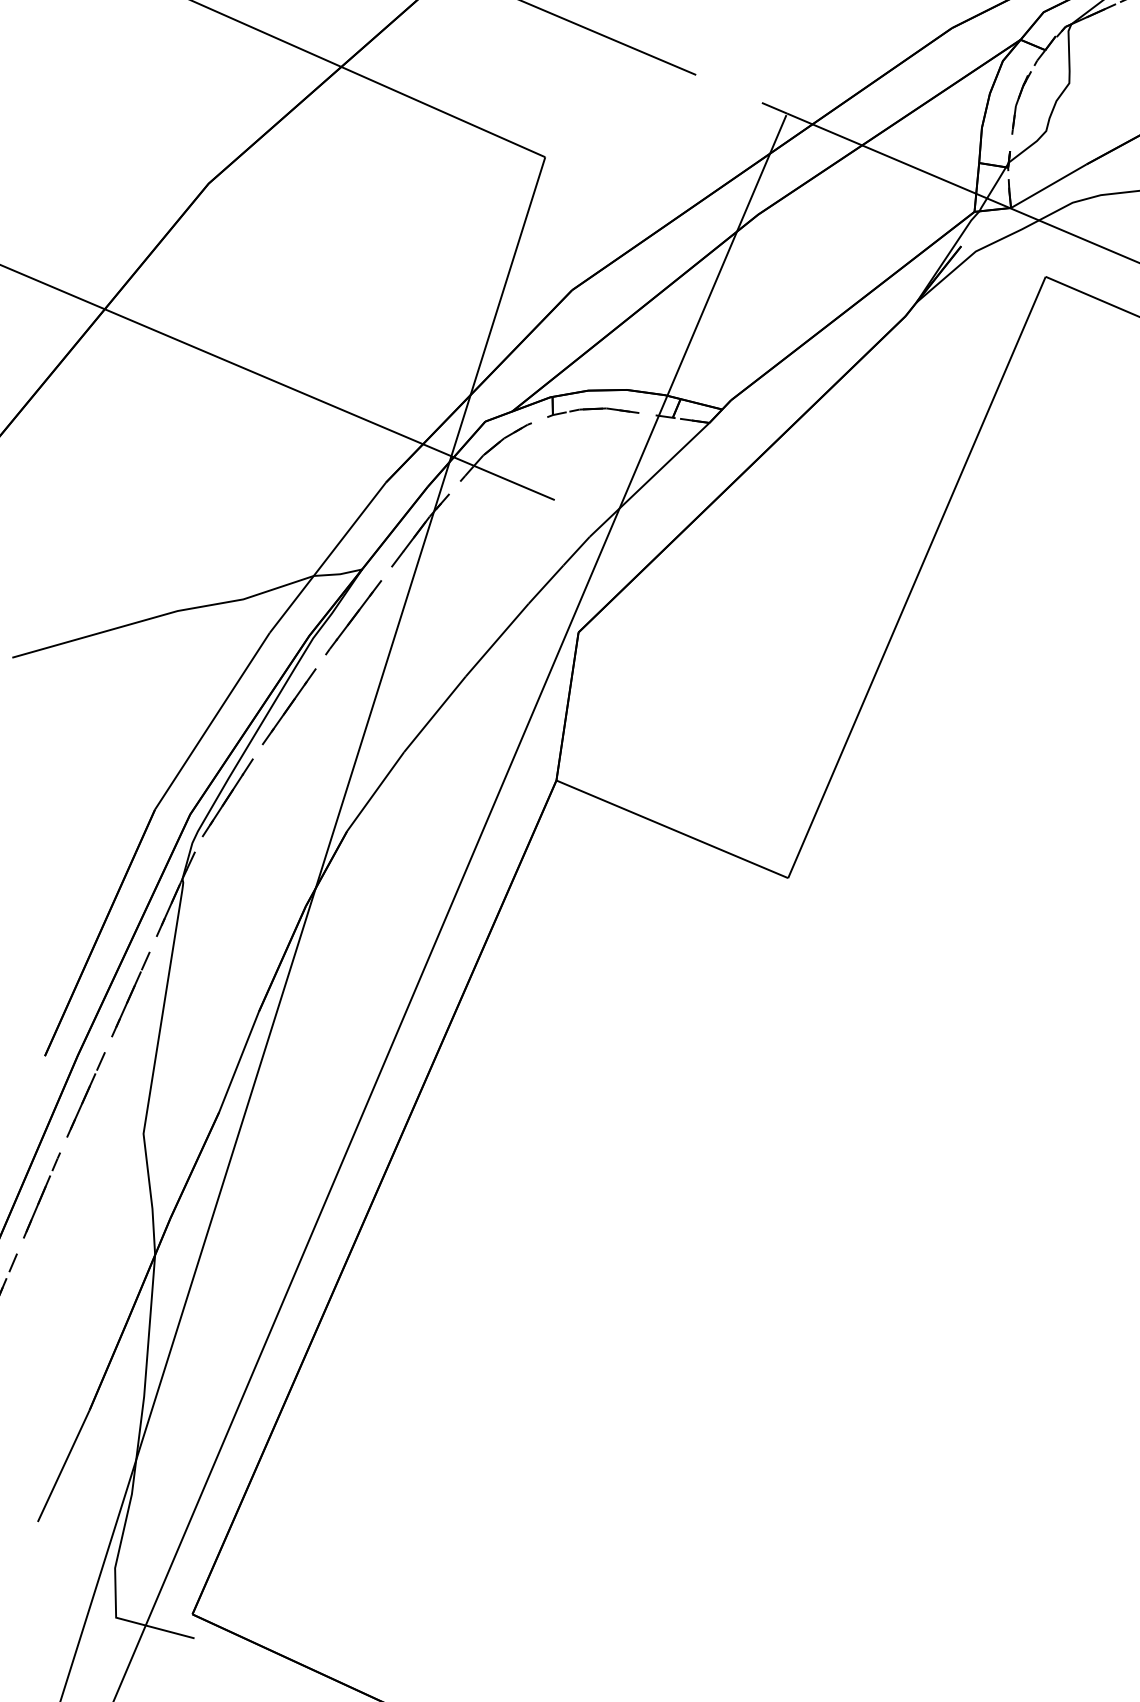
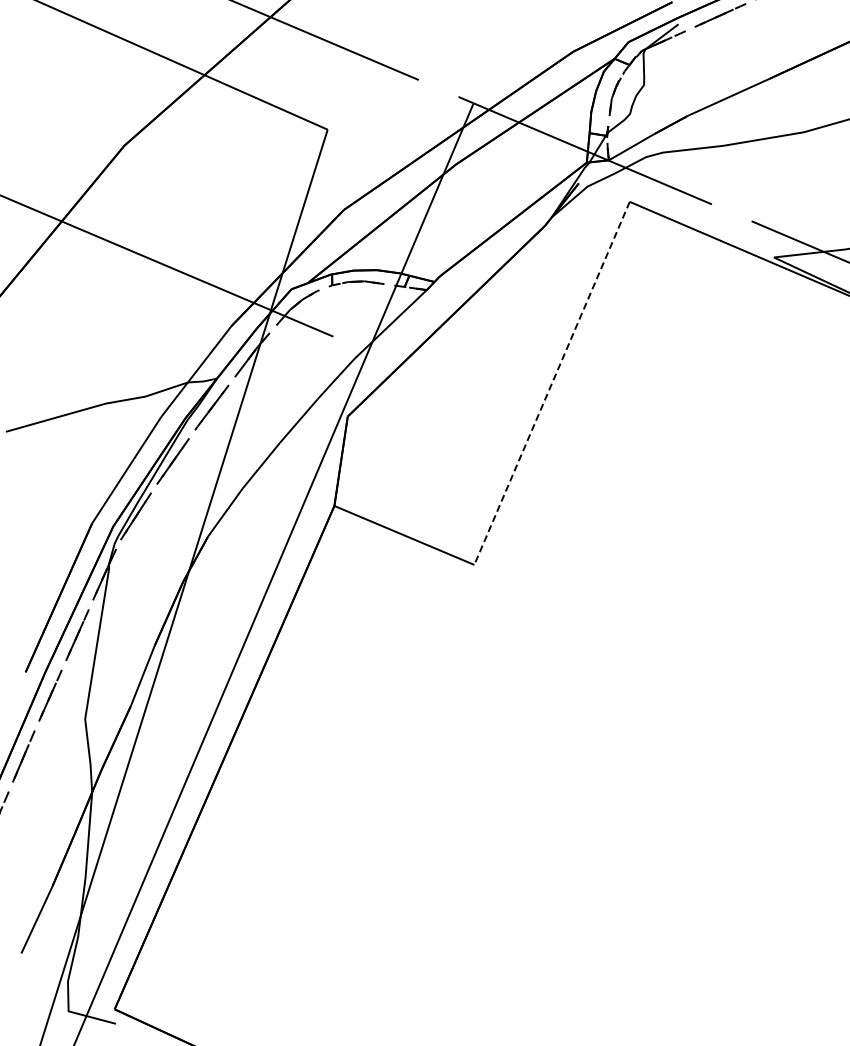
line: (916, 577) -> (551, 383), solid -> dashed

